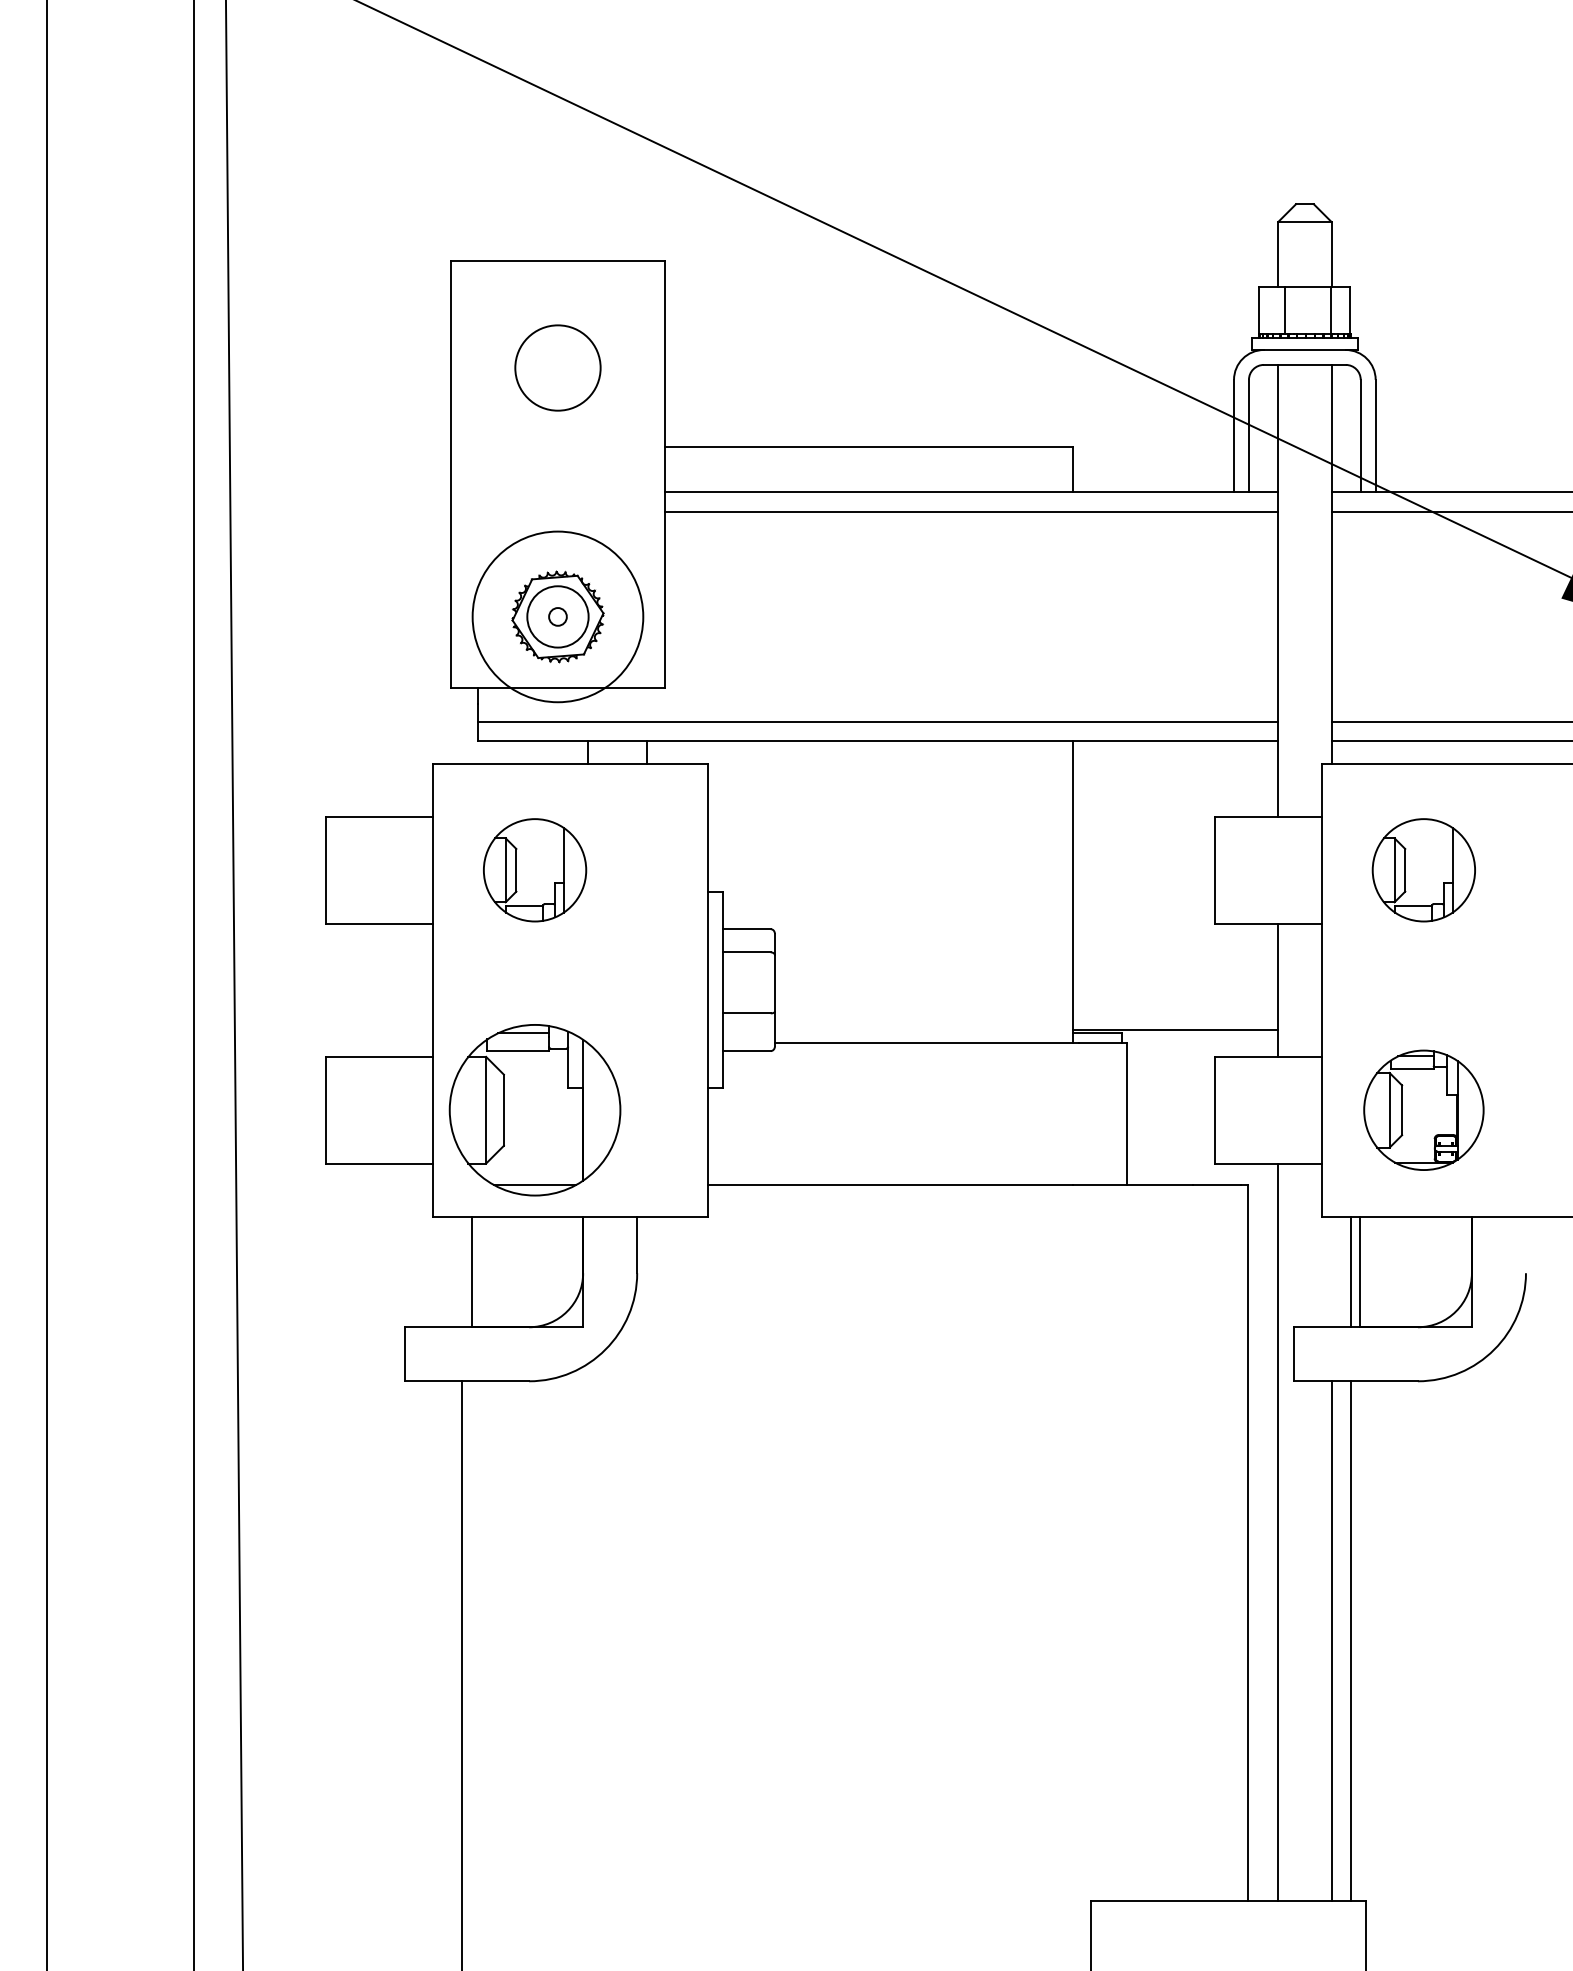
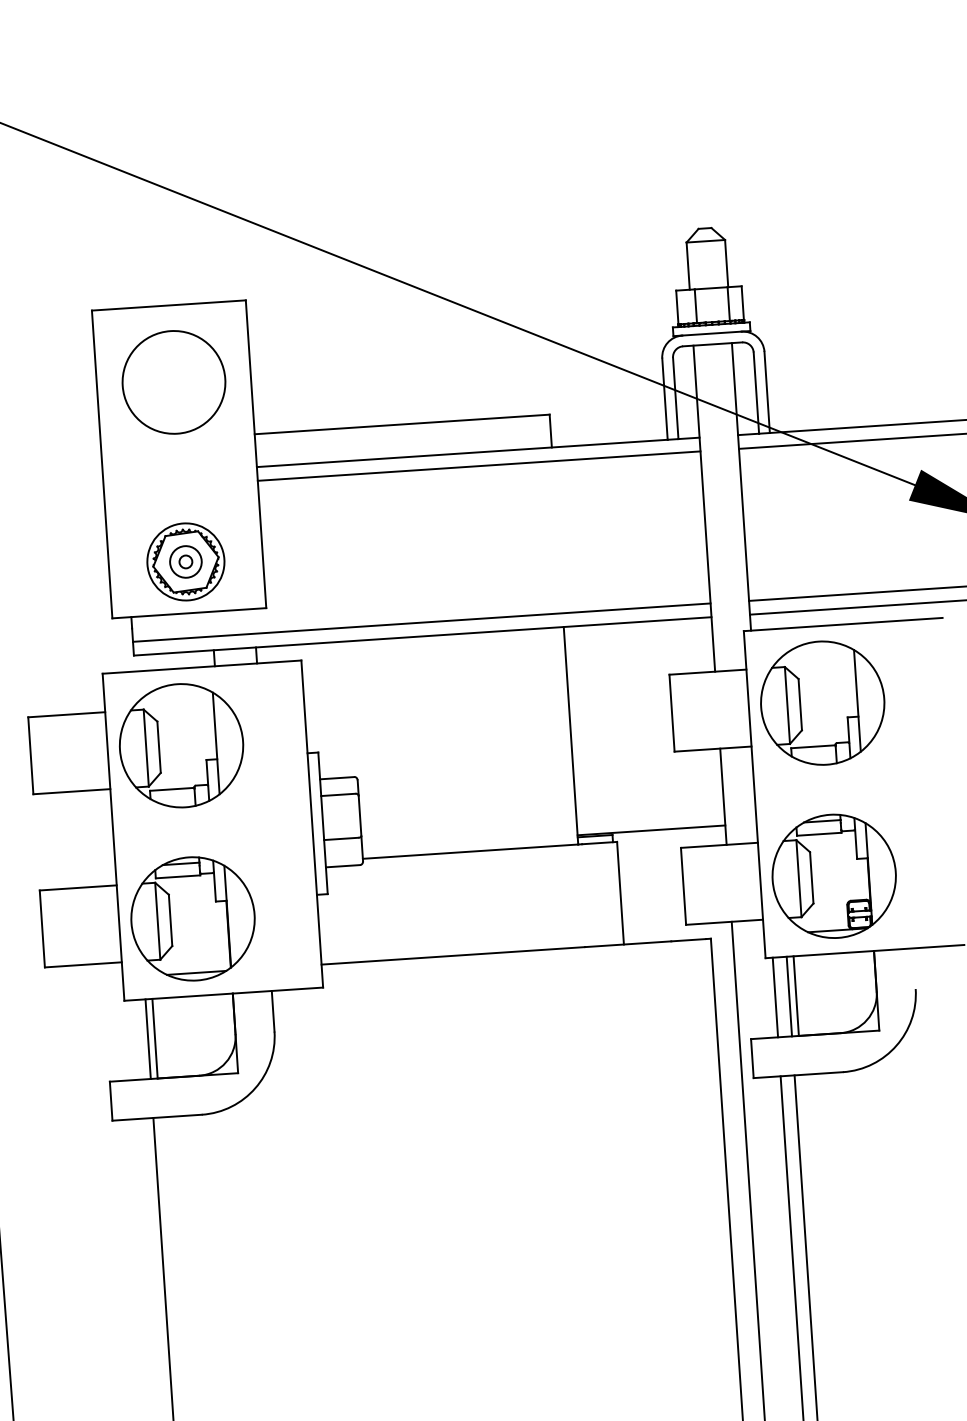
circle: (557, 367) -> (173, 382), size x1.67
circle: (557, 616) -> (185, 561), size x0.62
circle: (557, 616) -> (185, 561), size x0.71
part: (534, 870) -> (181, 746), size x1.67
part: (1423, 870) -> (822, 703), size x1.67
part: (1423, 1110) -> (833, 876), size x1.43
line: (462, 1271) -> (148, 1038), added
line: (1331, 1271) -> (775, 997), added

